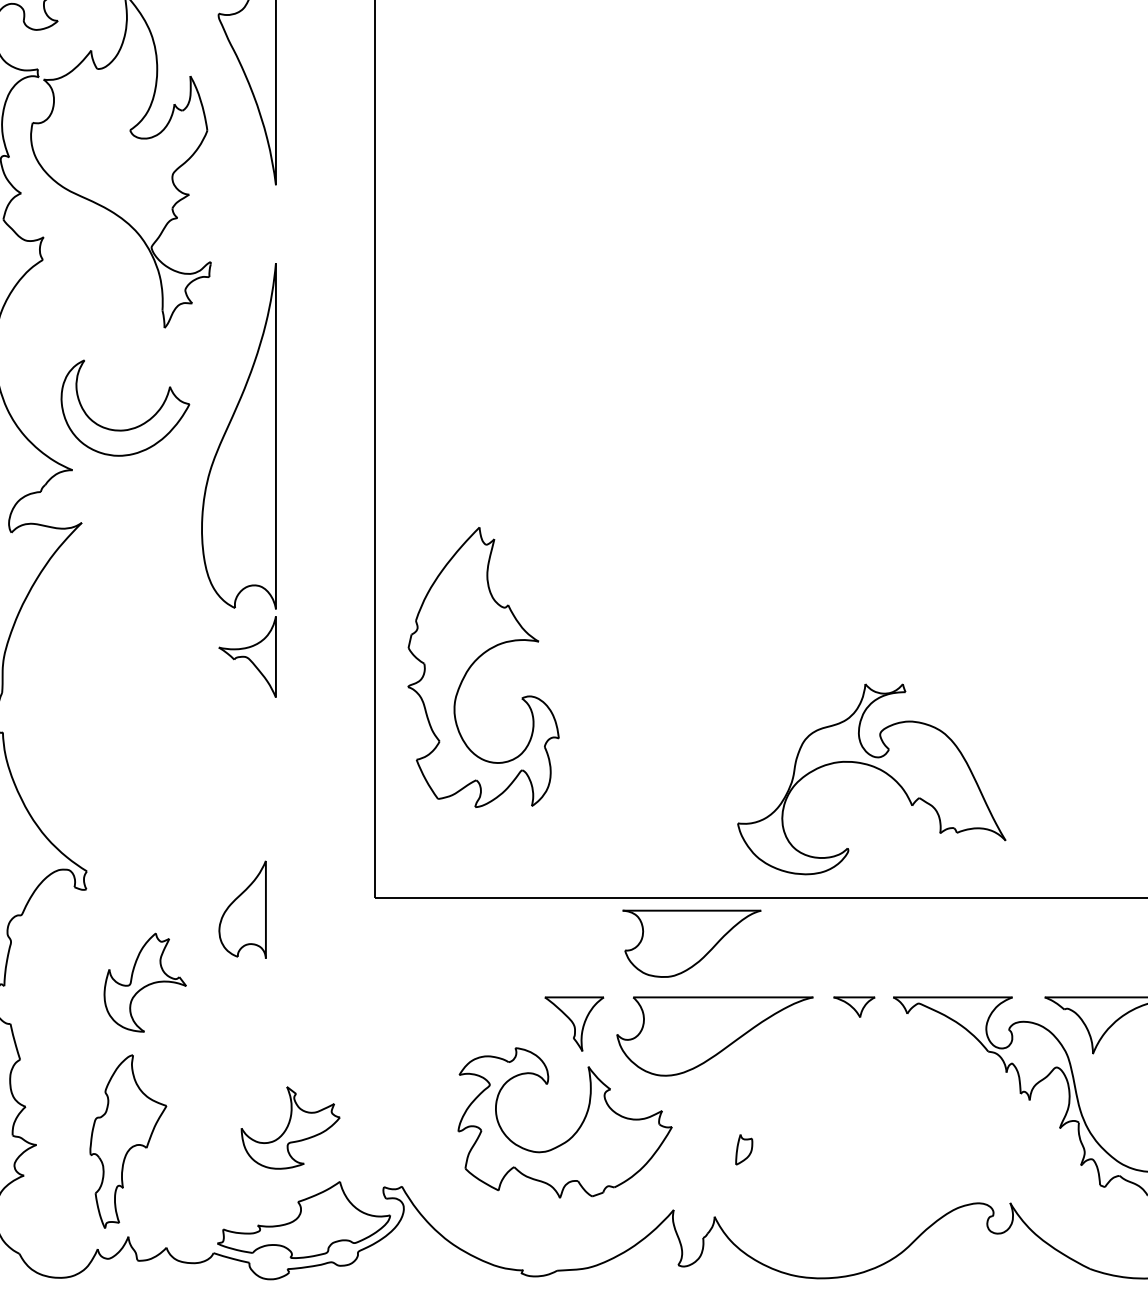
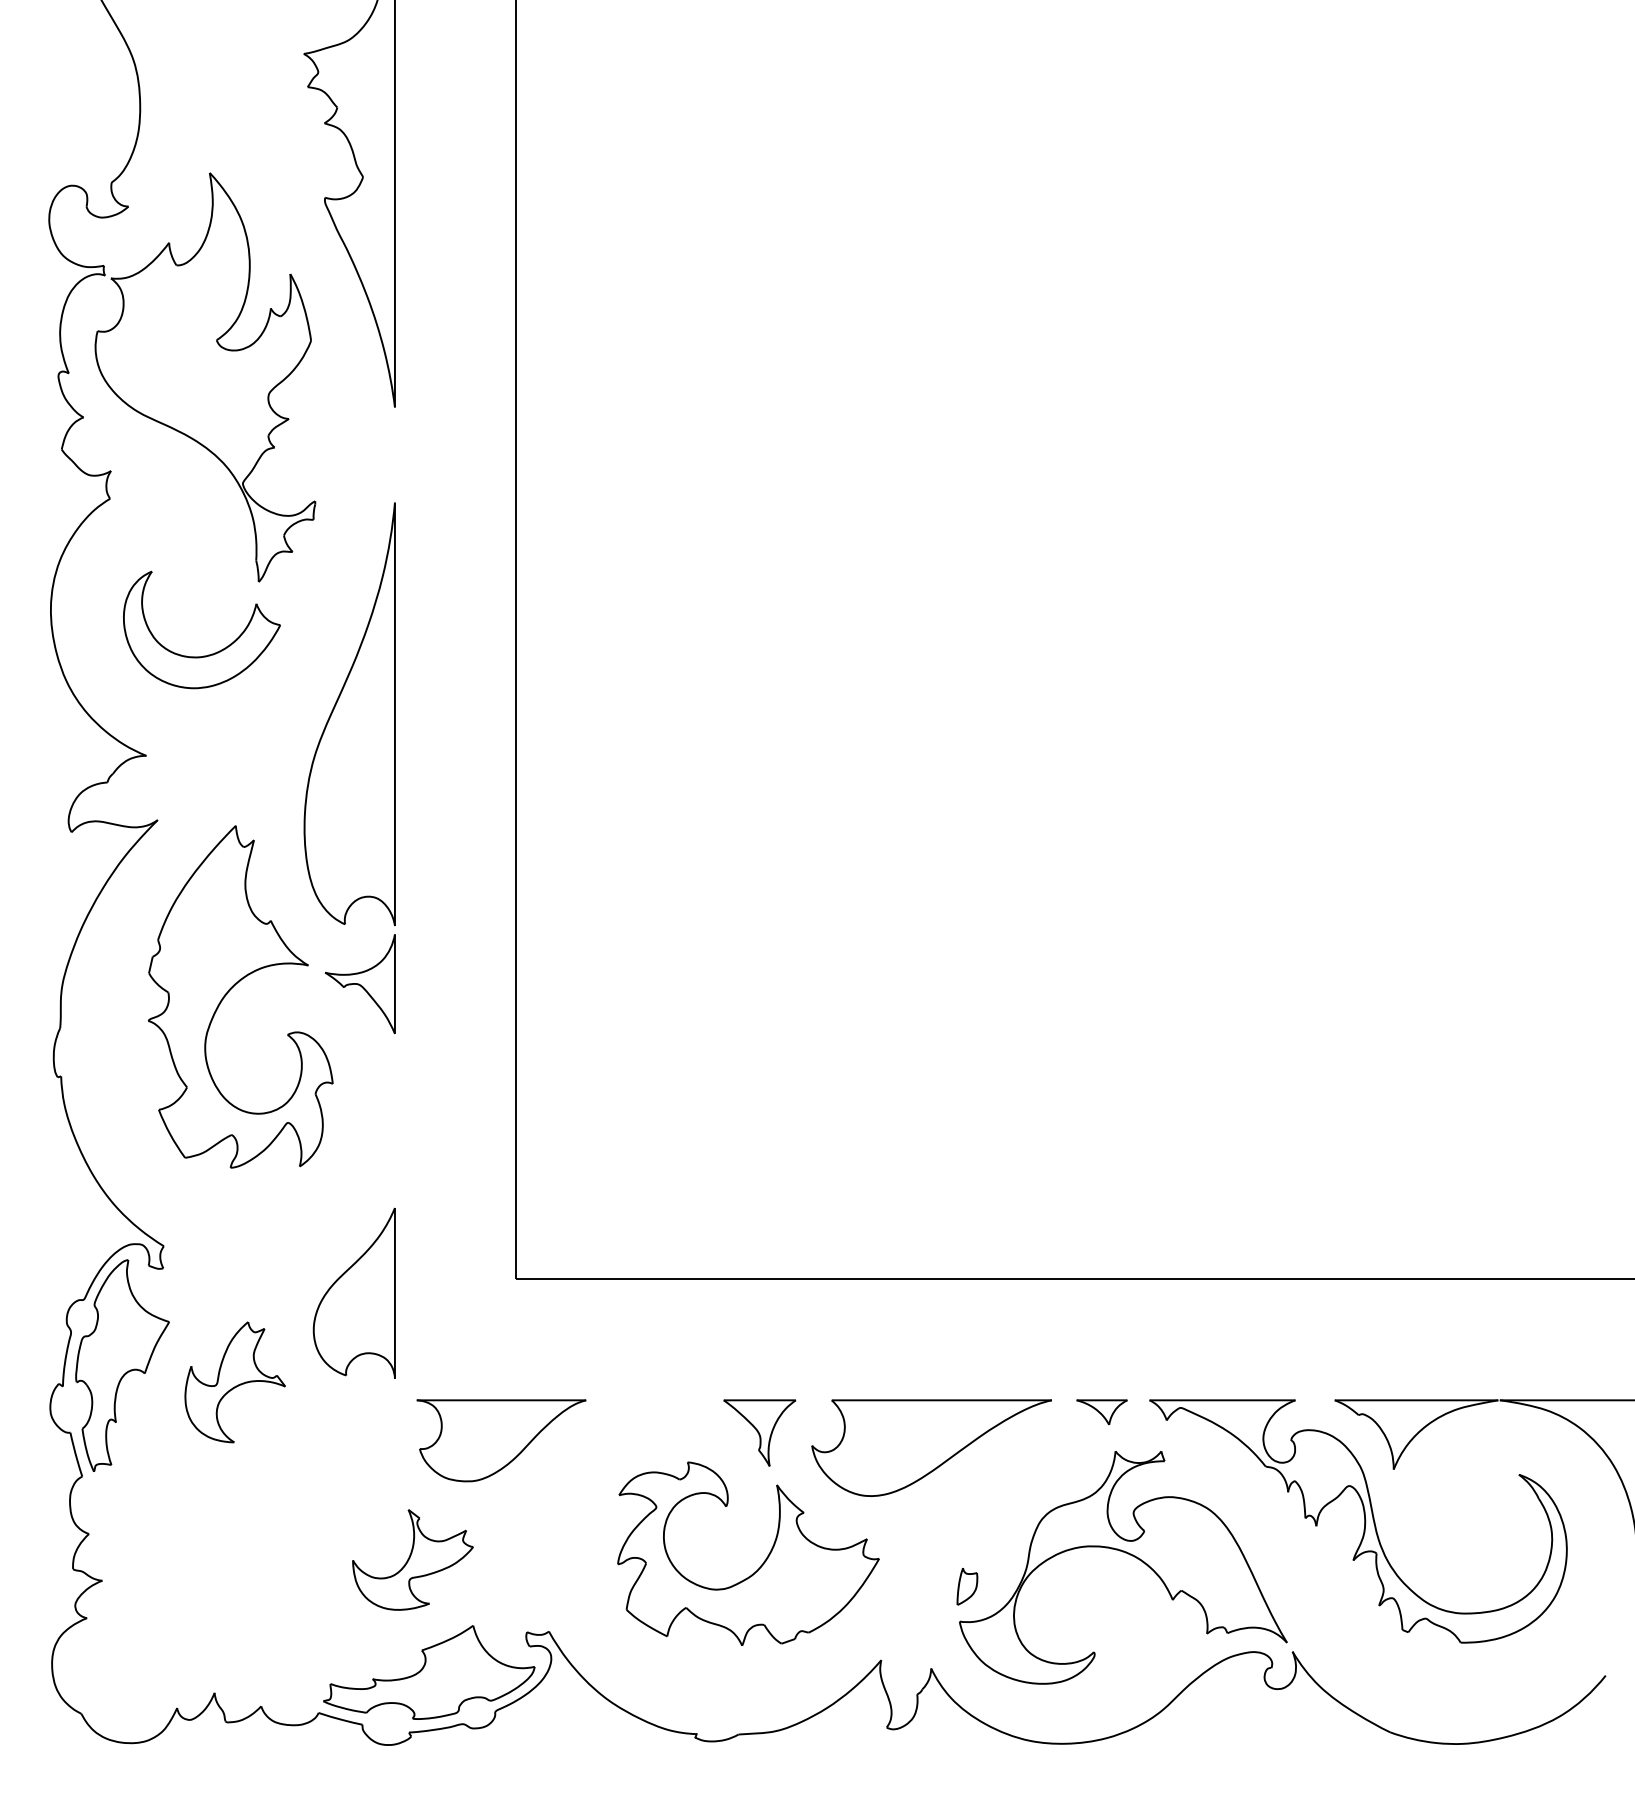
part: (130, 428) -> (208, 654), moved
part: (476, 660) -> (232, 988), moved
part: (875, 768) -> (1127, 1554), moved
part: (242, 909) -> (353, 1292), size x1.43
part: (691, 943) -> (501, 1440), moved
part: (128, 1141) -> (122, 1365), moved

